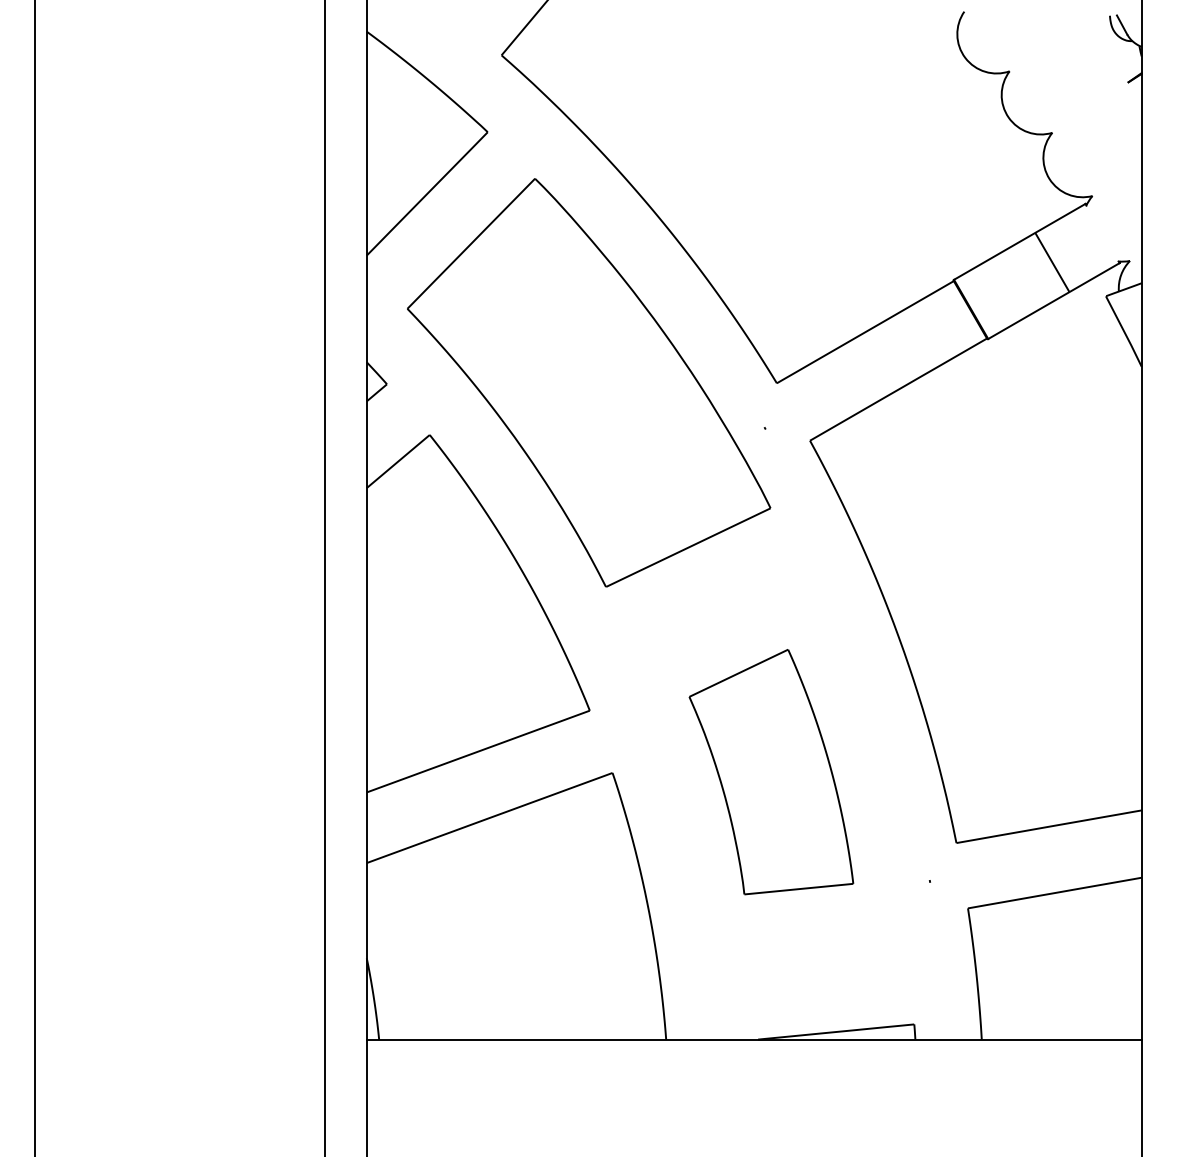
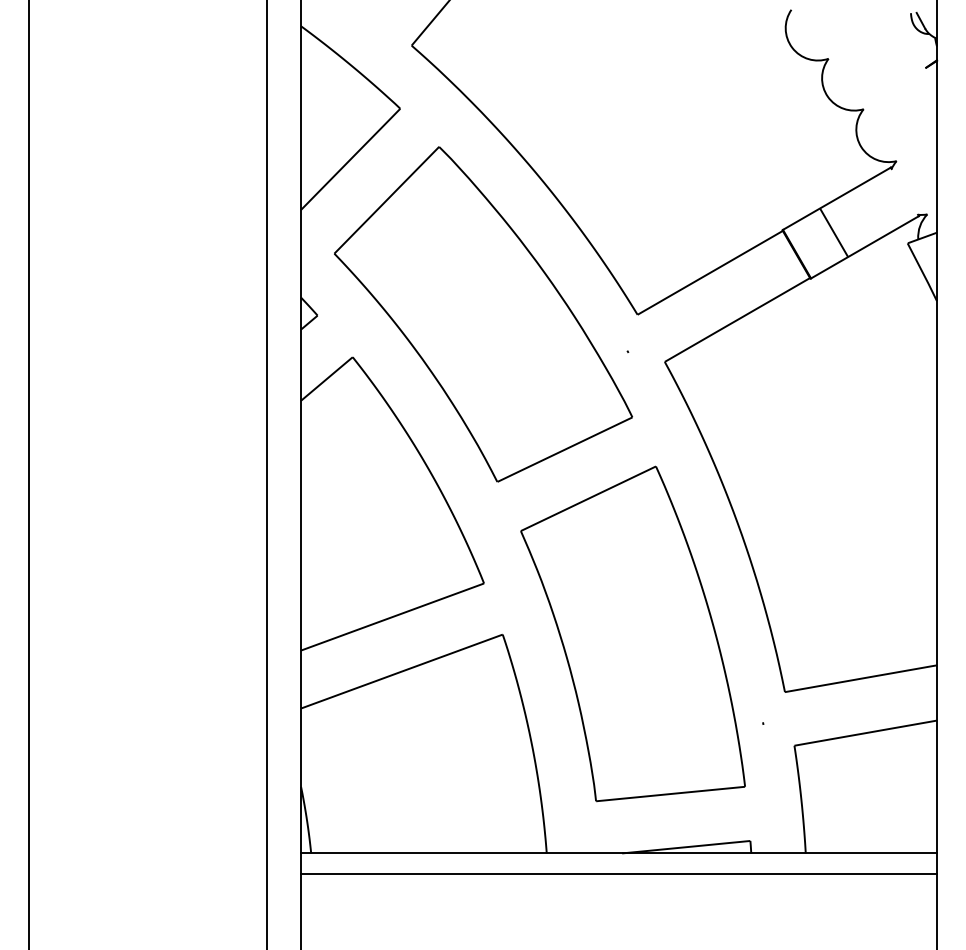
line: (1051, 262) -> (833, 232), moved
part: (771, 771) -> (633, 633), size x1.67
line: (753, 1064) -> (618, 873), added

